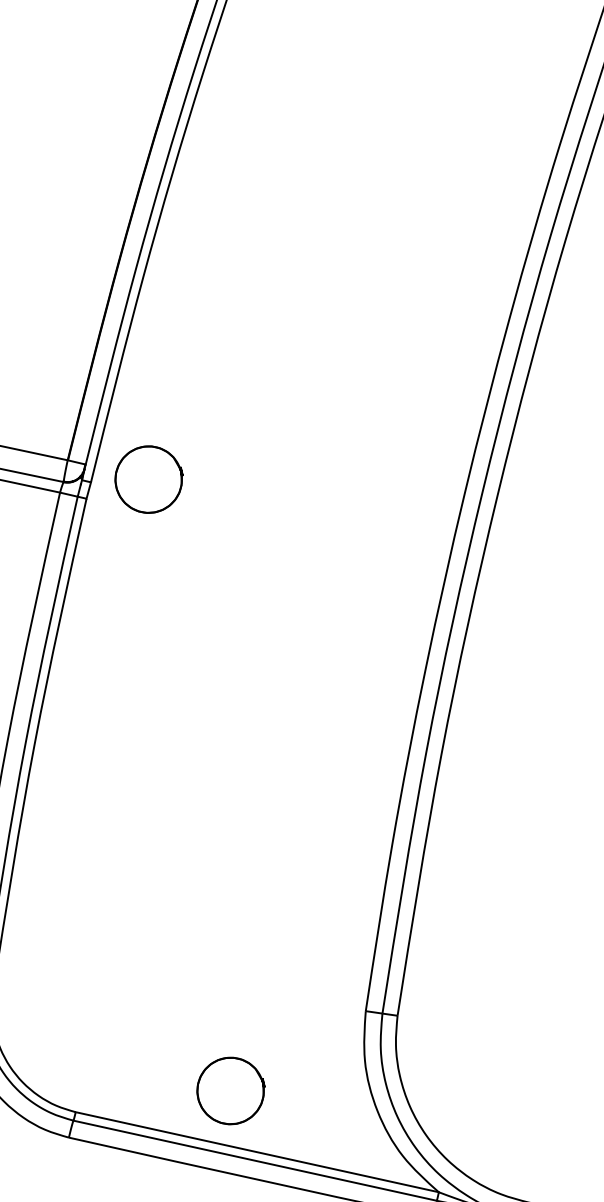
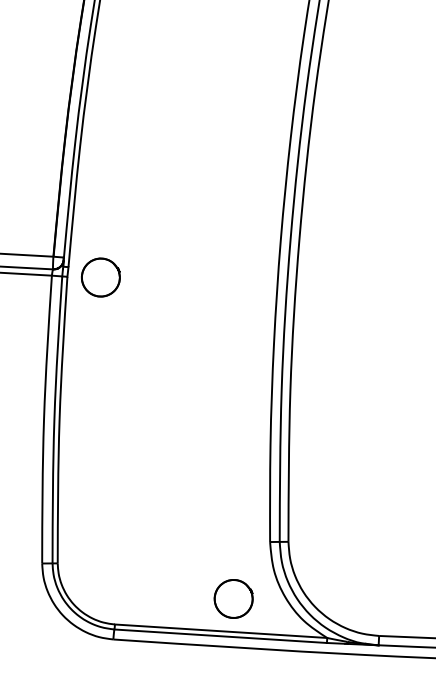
part: (148, 479) -> (100, 277), moved
part: (230, 1090) -> (233, 598), moved

